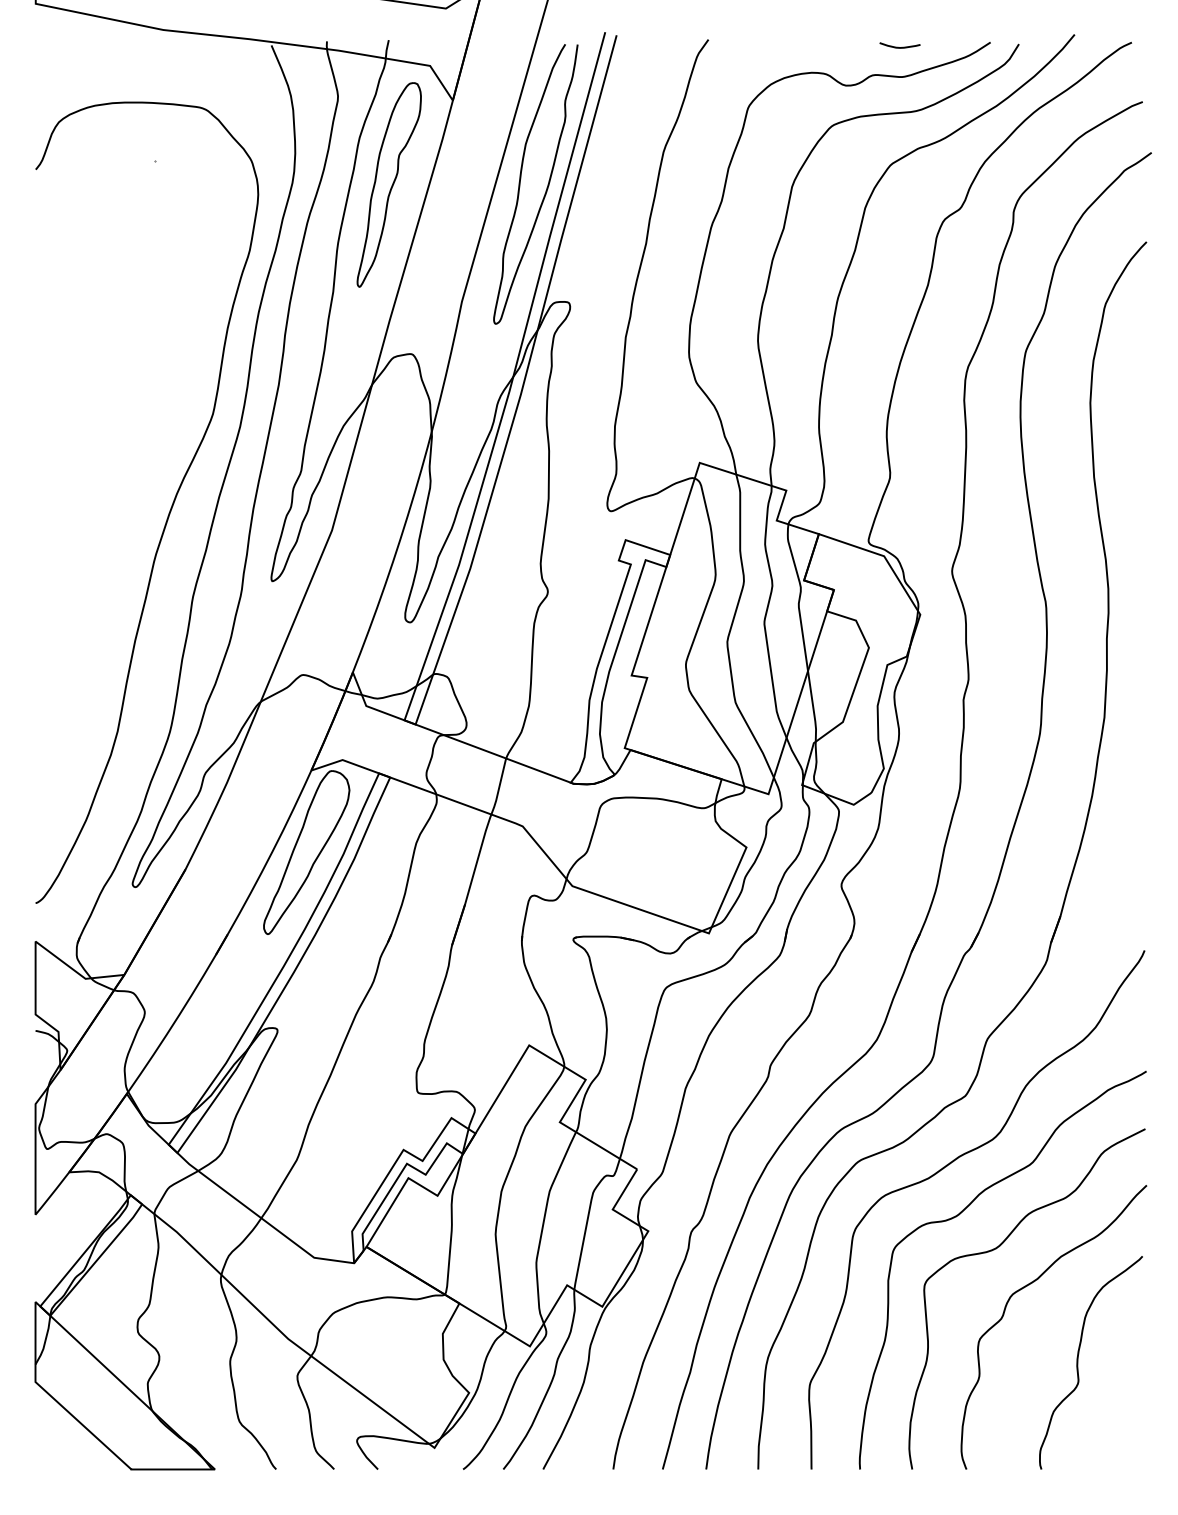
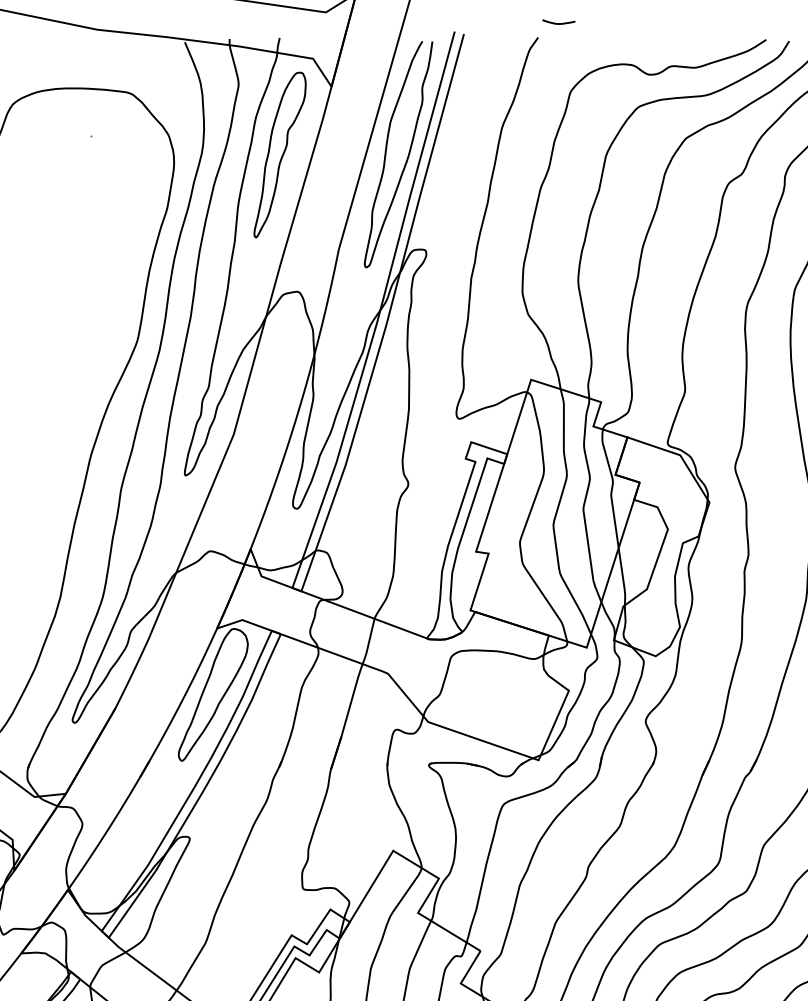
curve: (898, 46) -> (557, 22), moved

